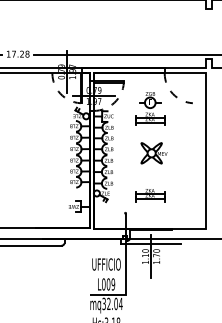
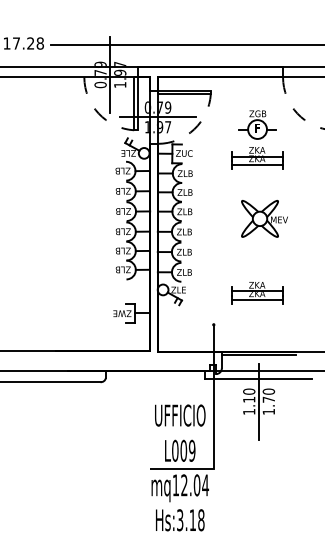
text: (103, 303) -> (174, 484), mq32.04 -> mq12.04

